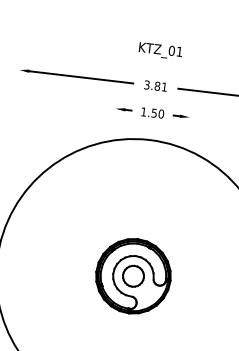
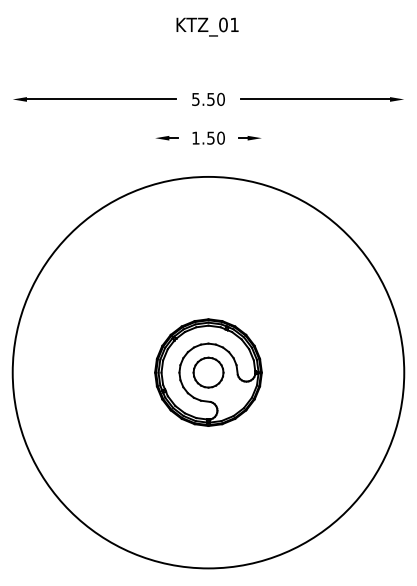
text: (160, 50) -> (207, 26), moved
text: (155, 85) -> (208, 98), 3.81 -> 5.50

